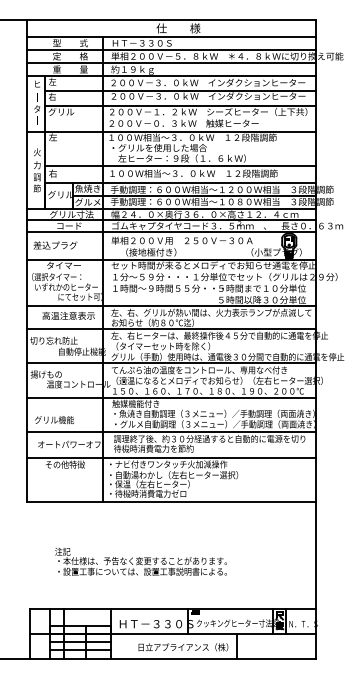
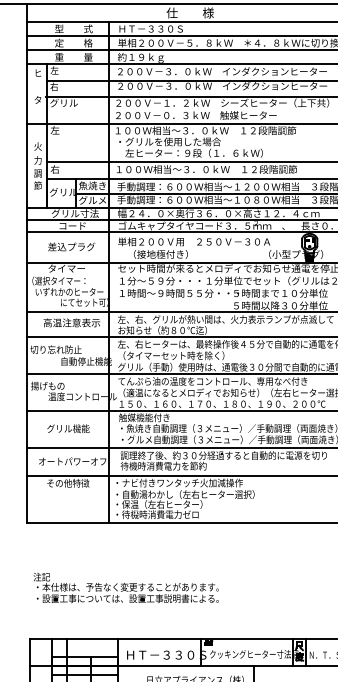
text: (55, 245) -> (71, 246), moved
text: (54, 420) -> (68, 429), moved
text: (140, 561) -> (125, 587), moved

